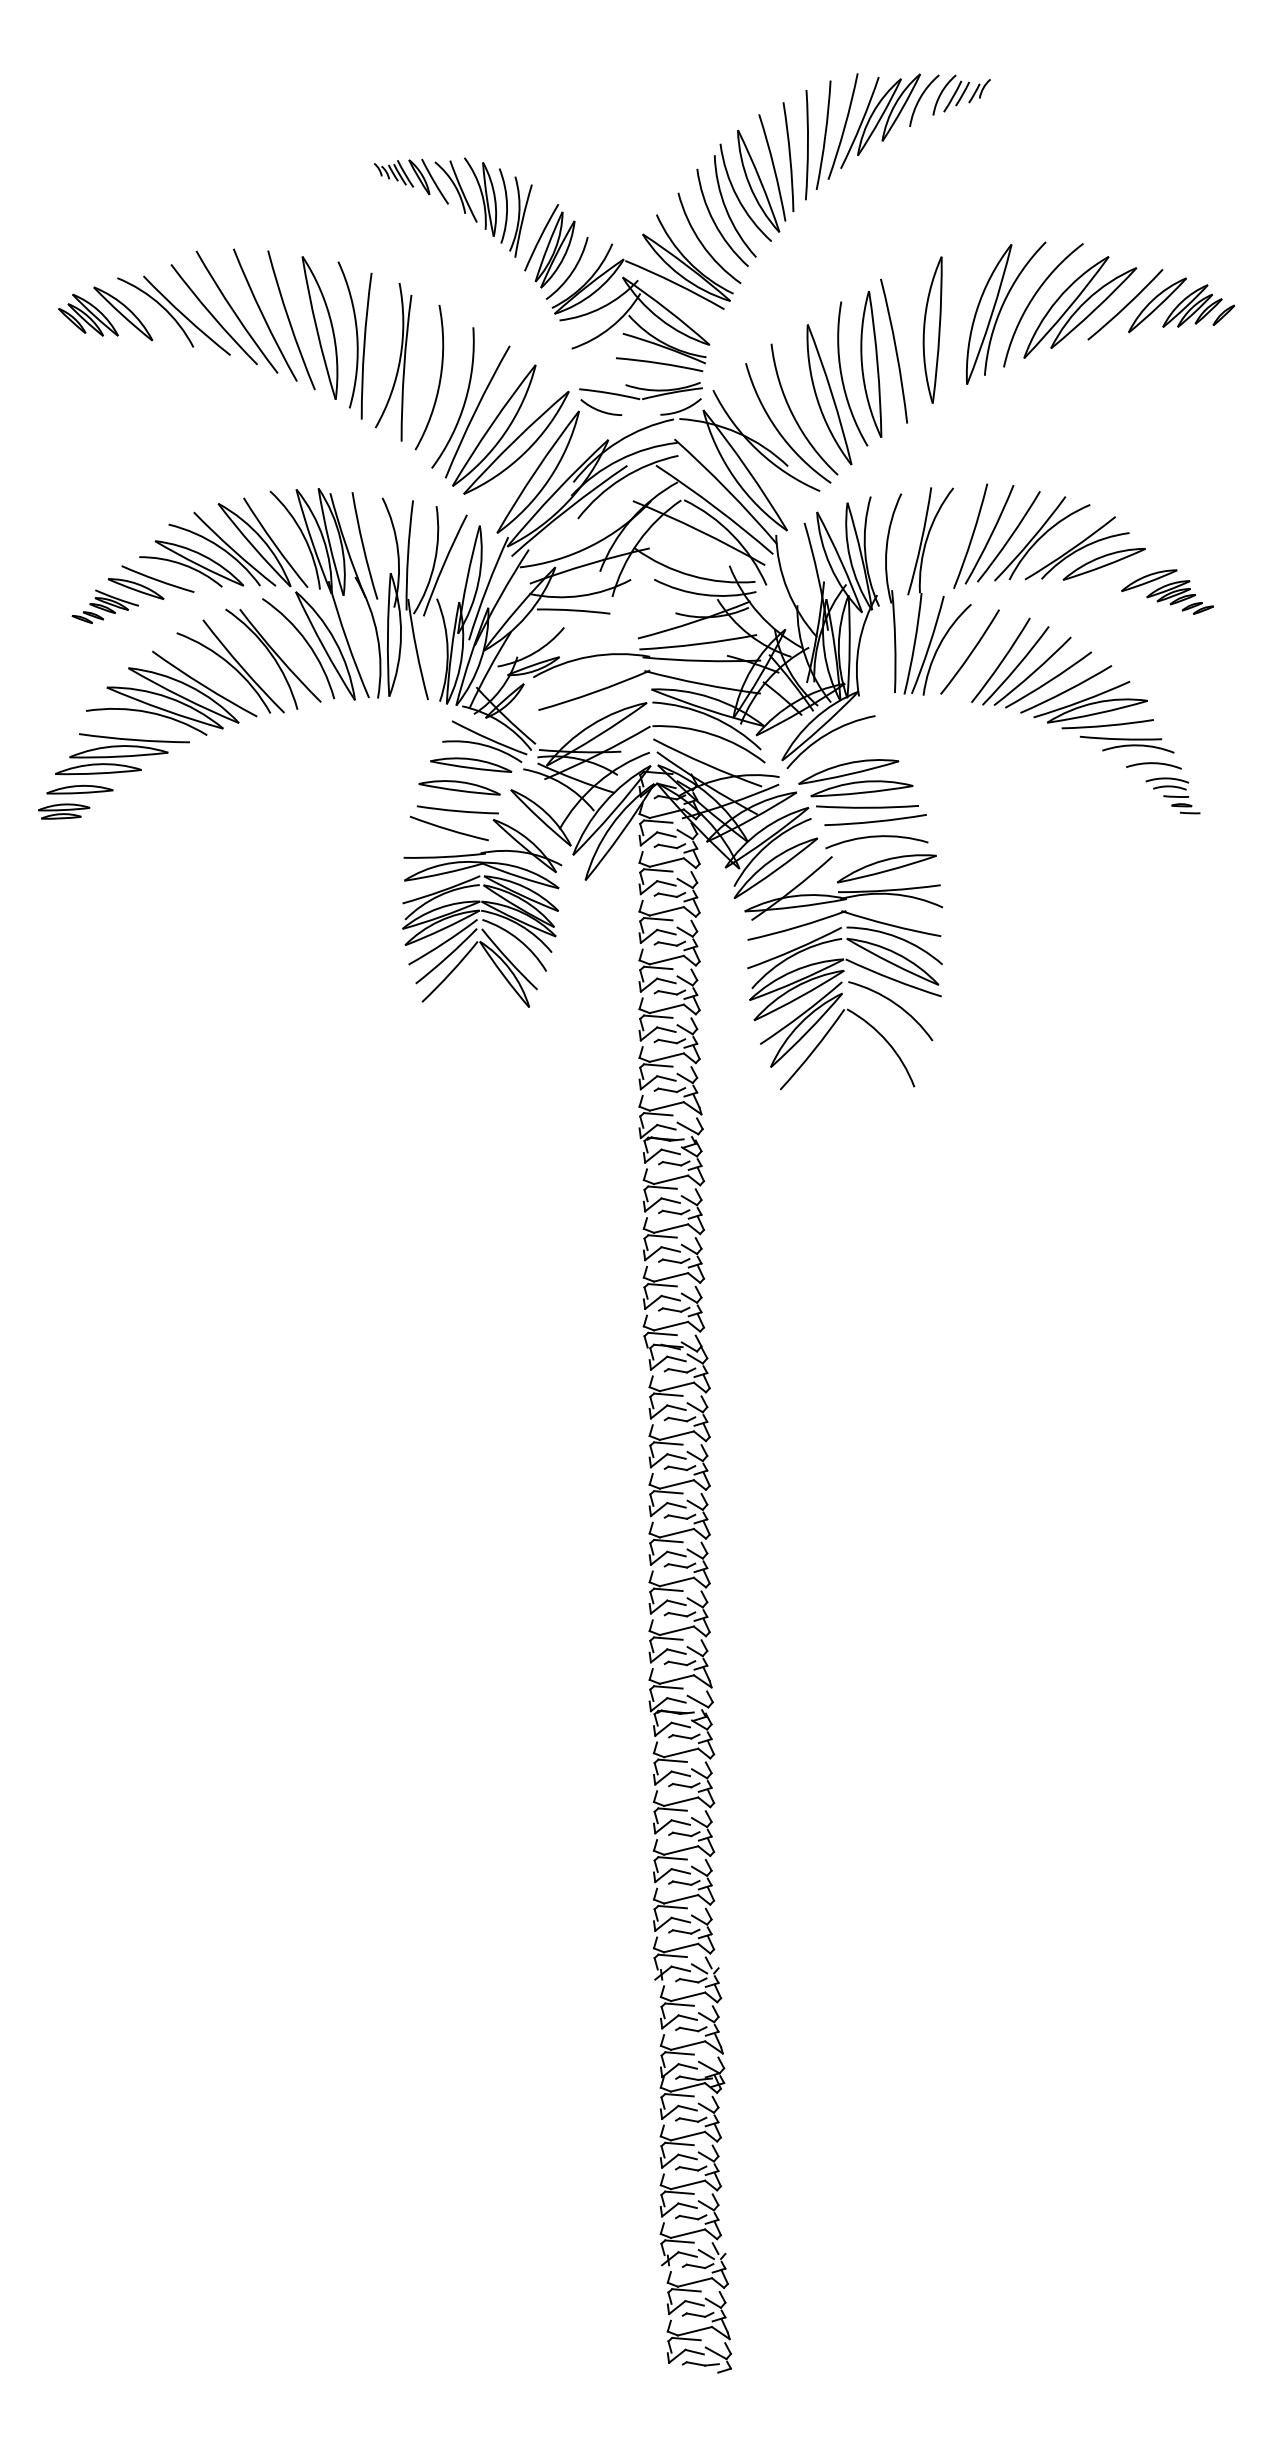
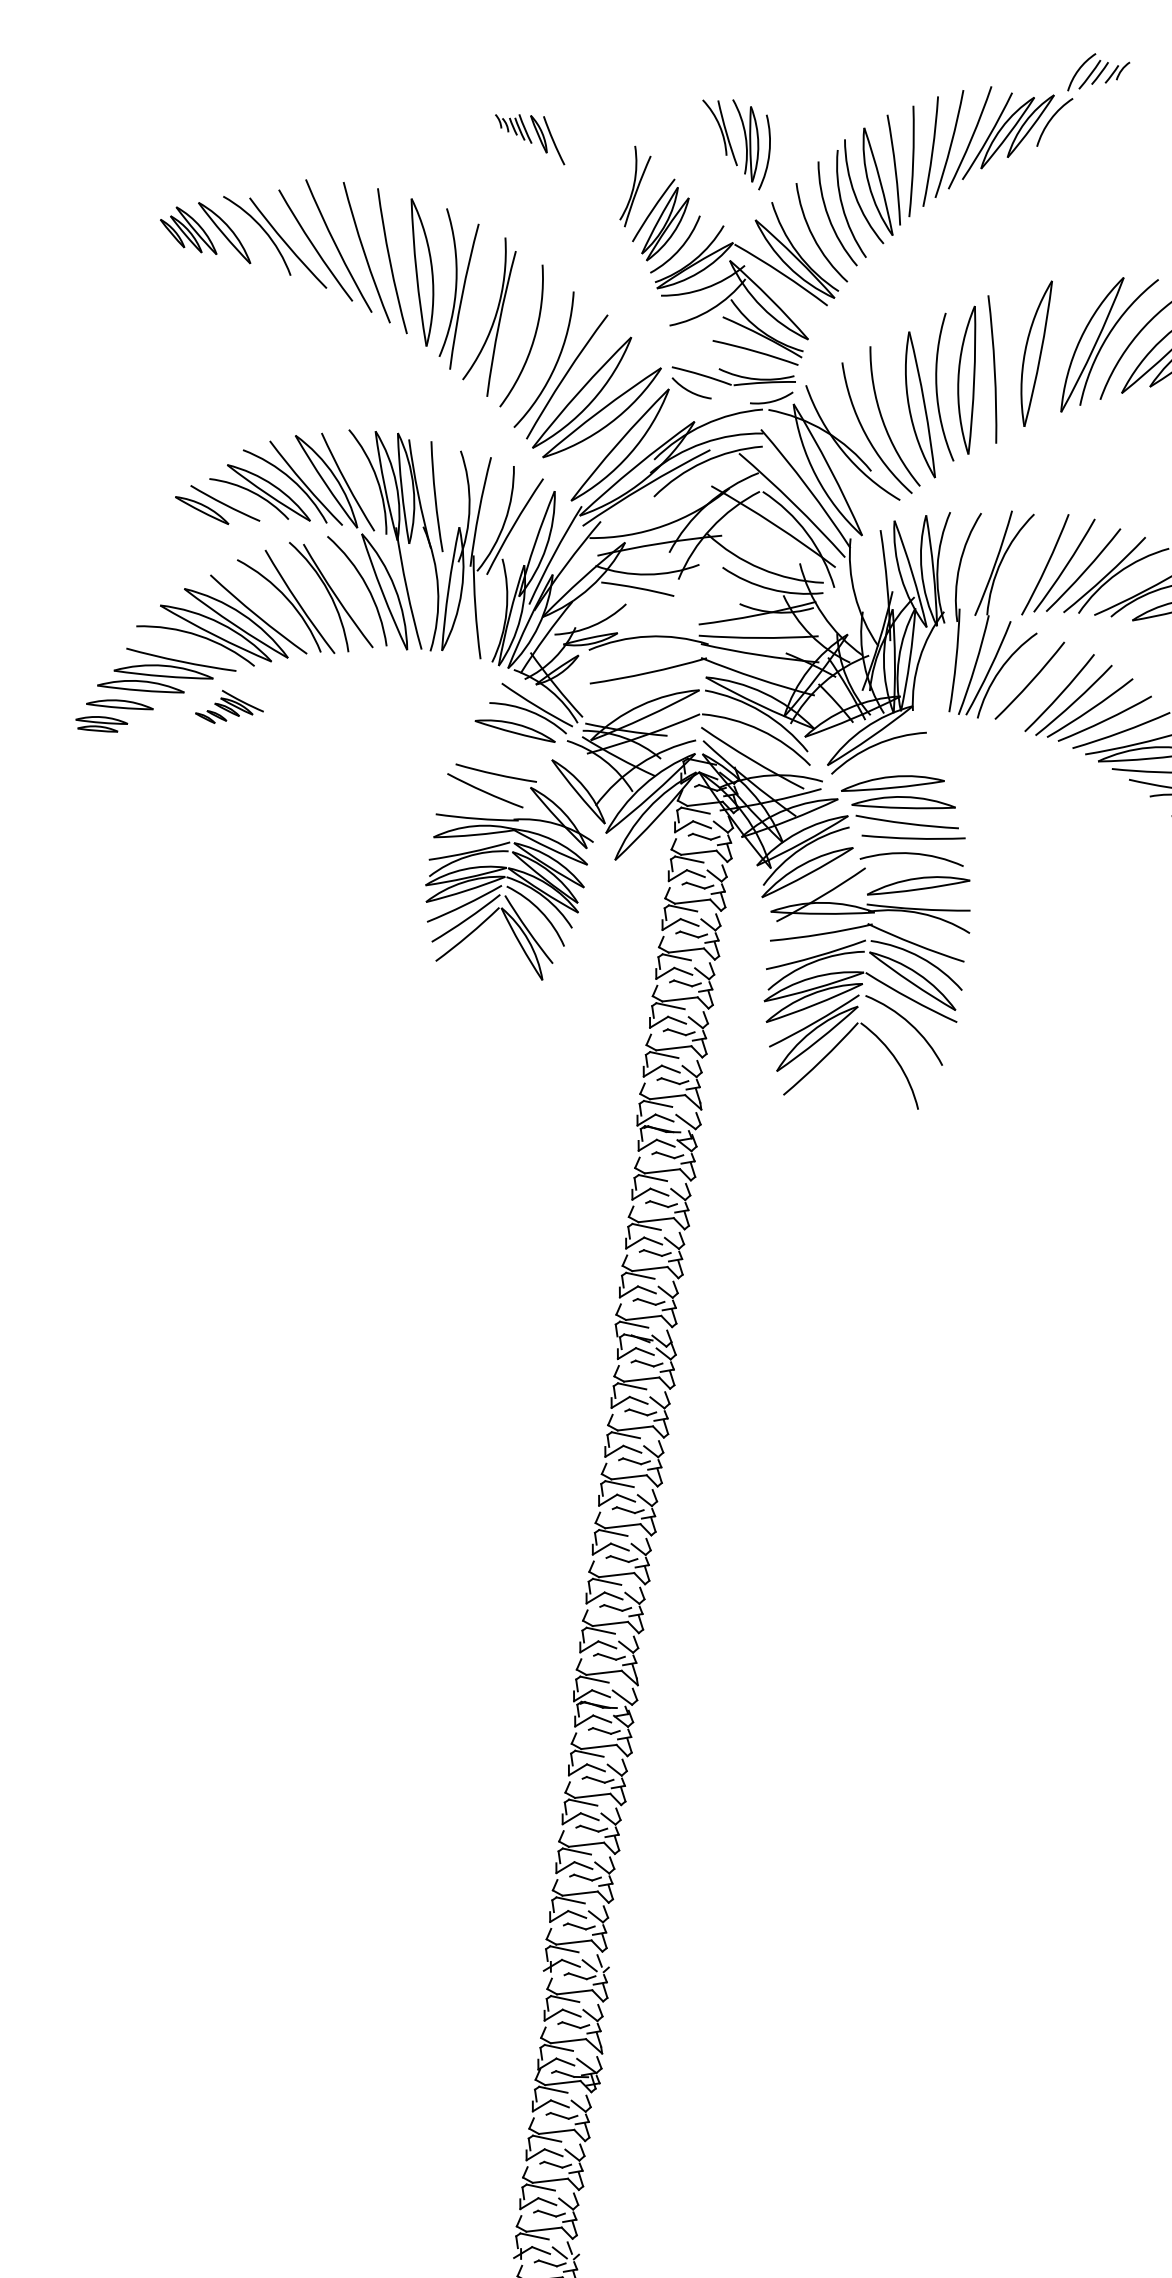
part: (961, 94) -> (1098, 73), moved
part: (470, 200) -> (733, 143), moved
part: (104, 606) -> (229, 707), moved
part: (459, 787) -> (500, 750), removed

